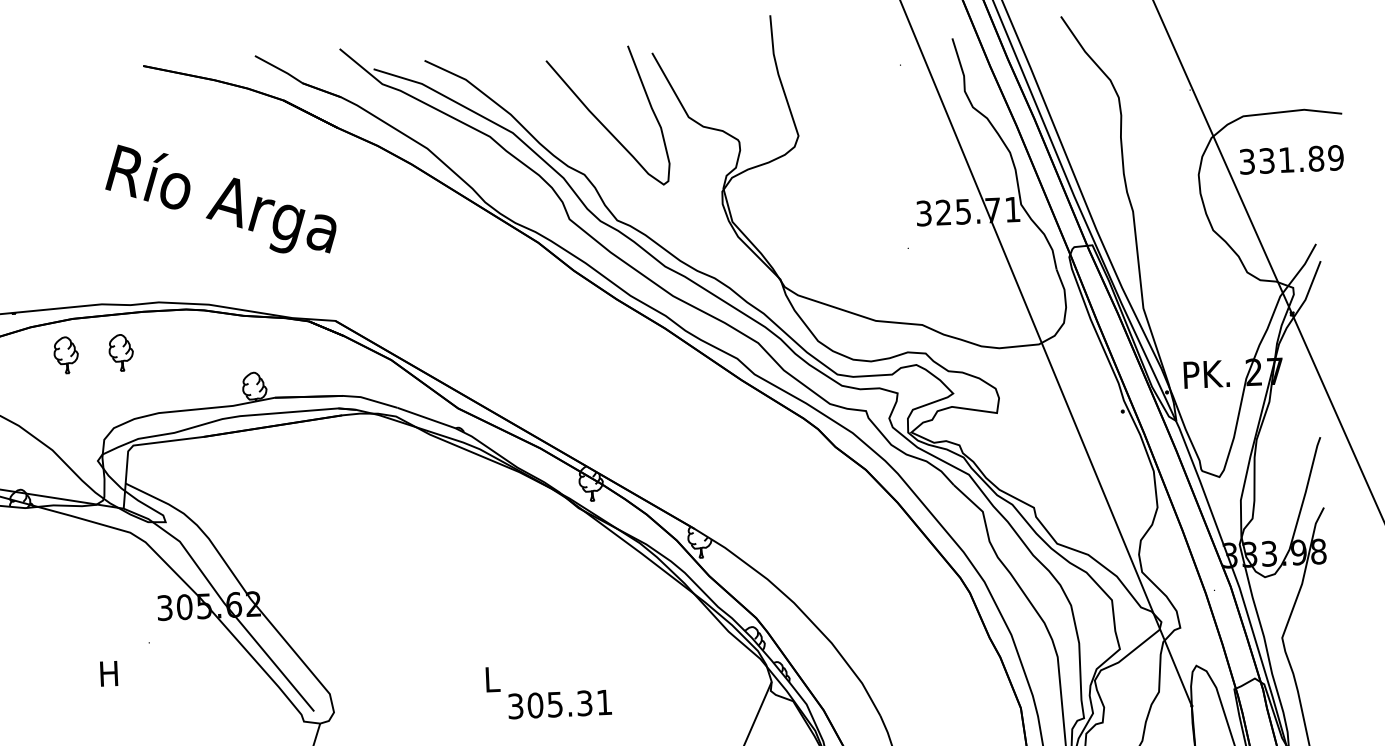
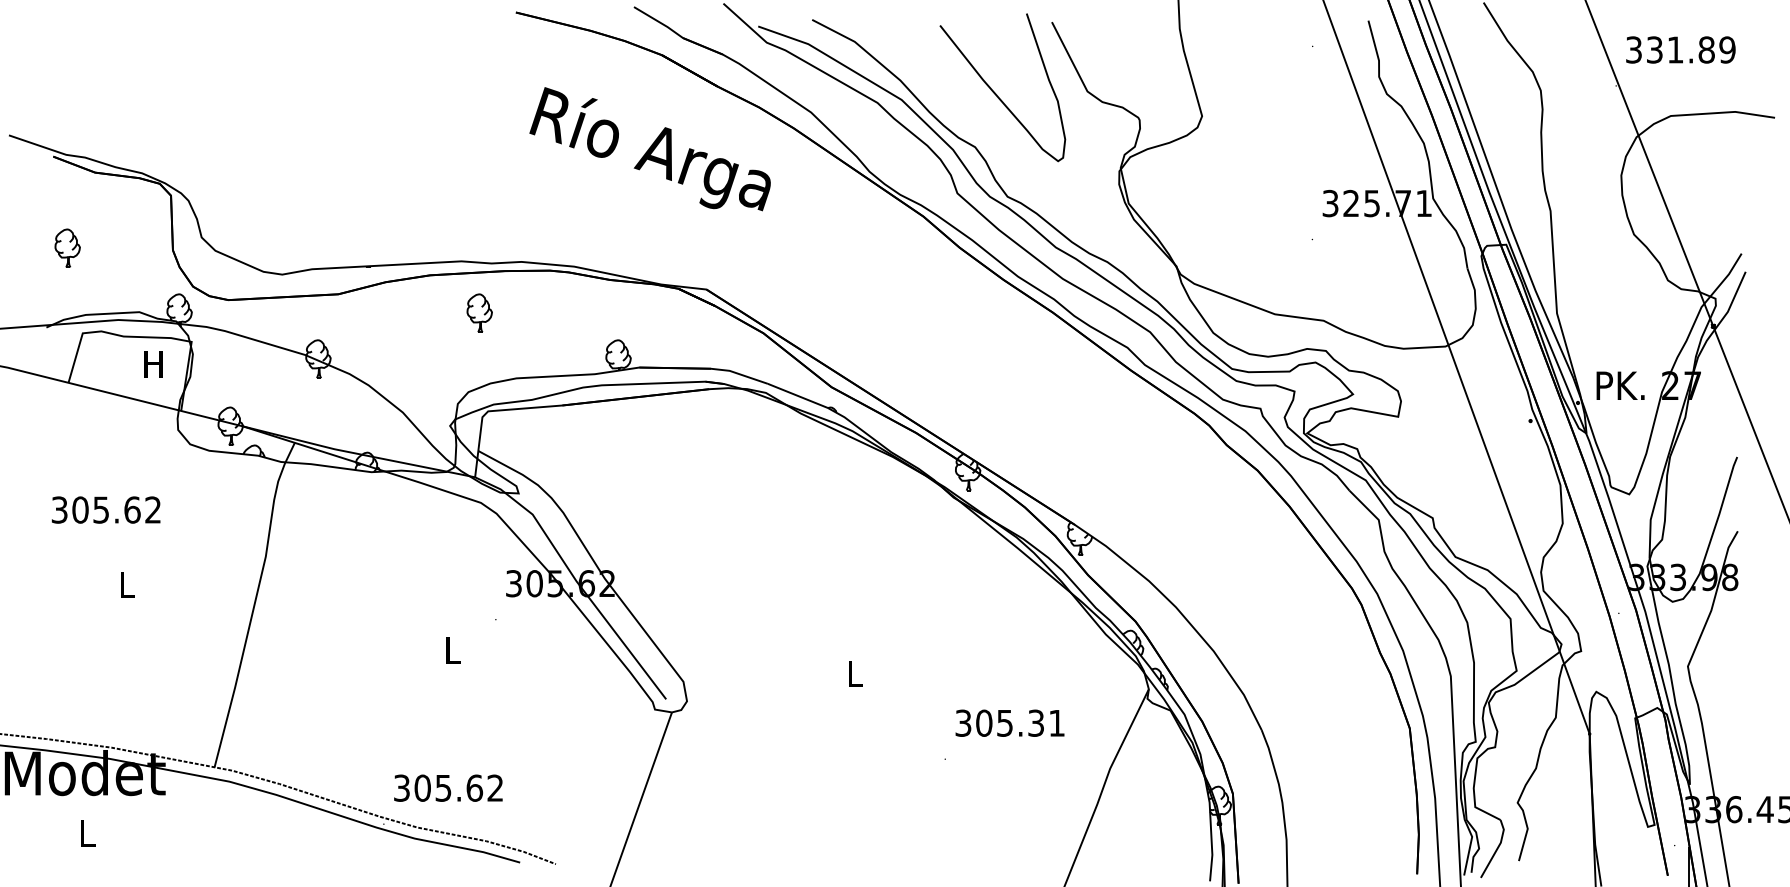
text: (1291, 159) -> (1680, 49), moved
text: (219, 199) -> (649, 149), moved
part: (66, 354) -> (421, 312), removed
text: (108, 673) -> (451, 650), H -> L
text: (559, 703) -> (1009, 722), moved

